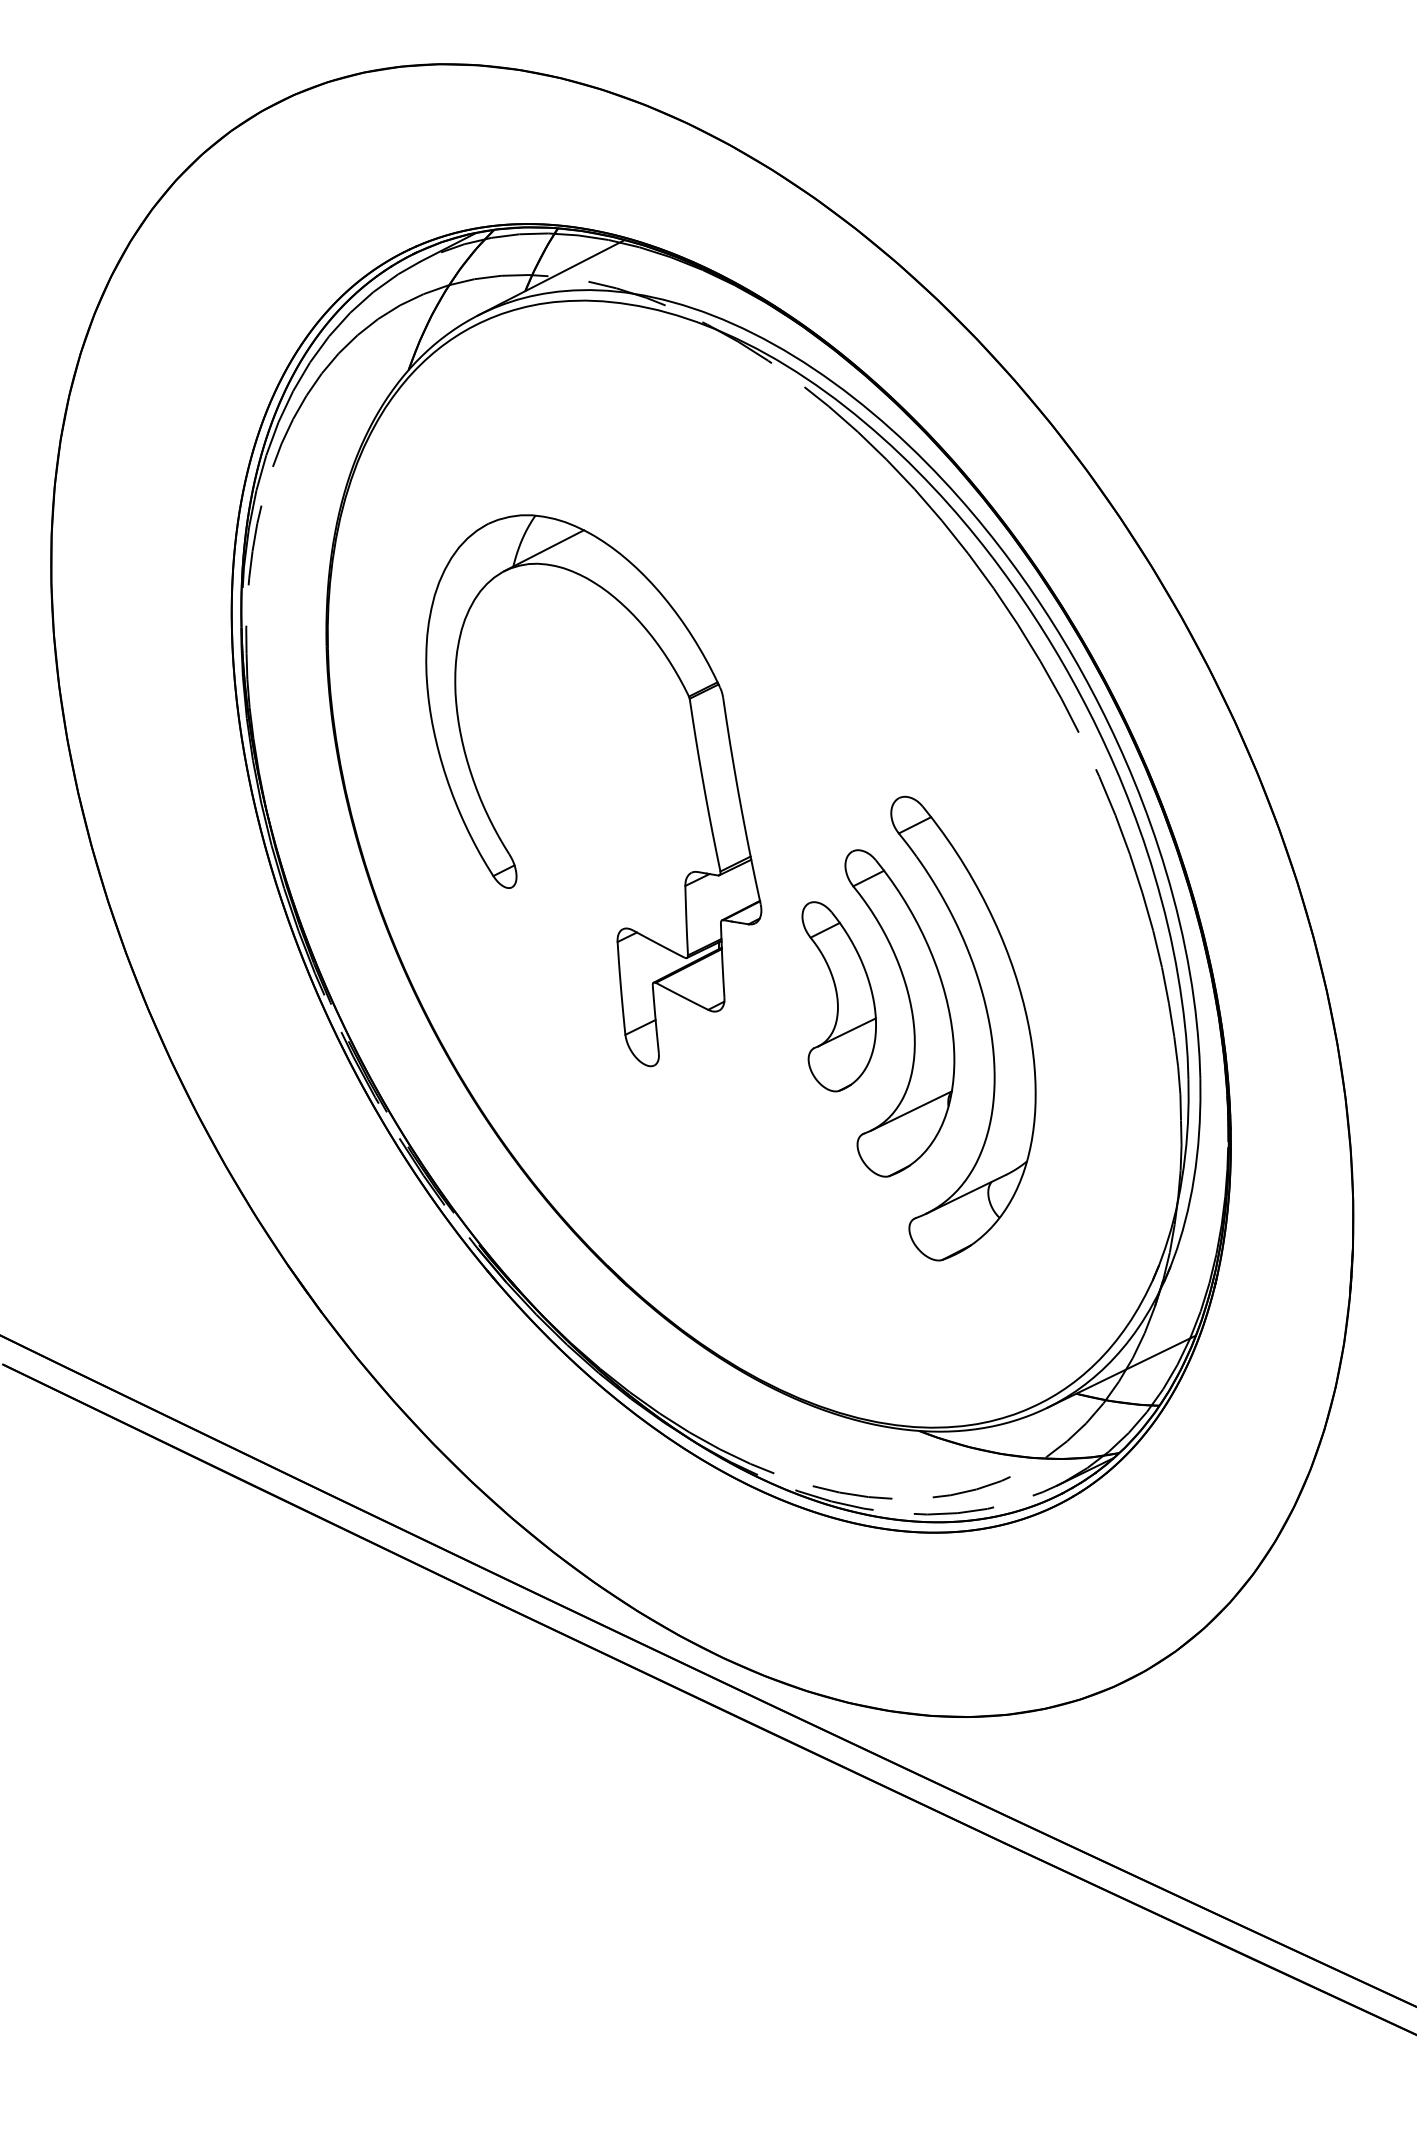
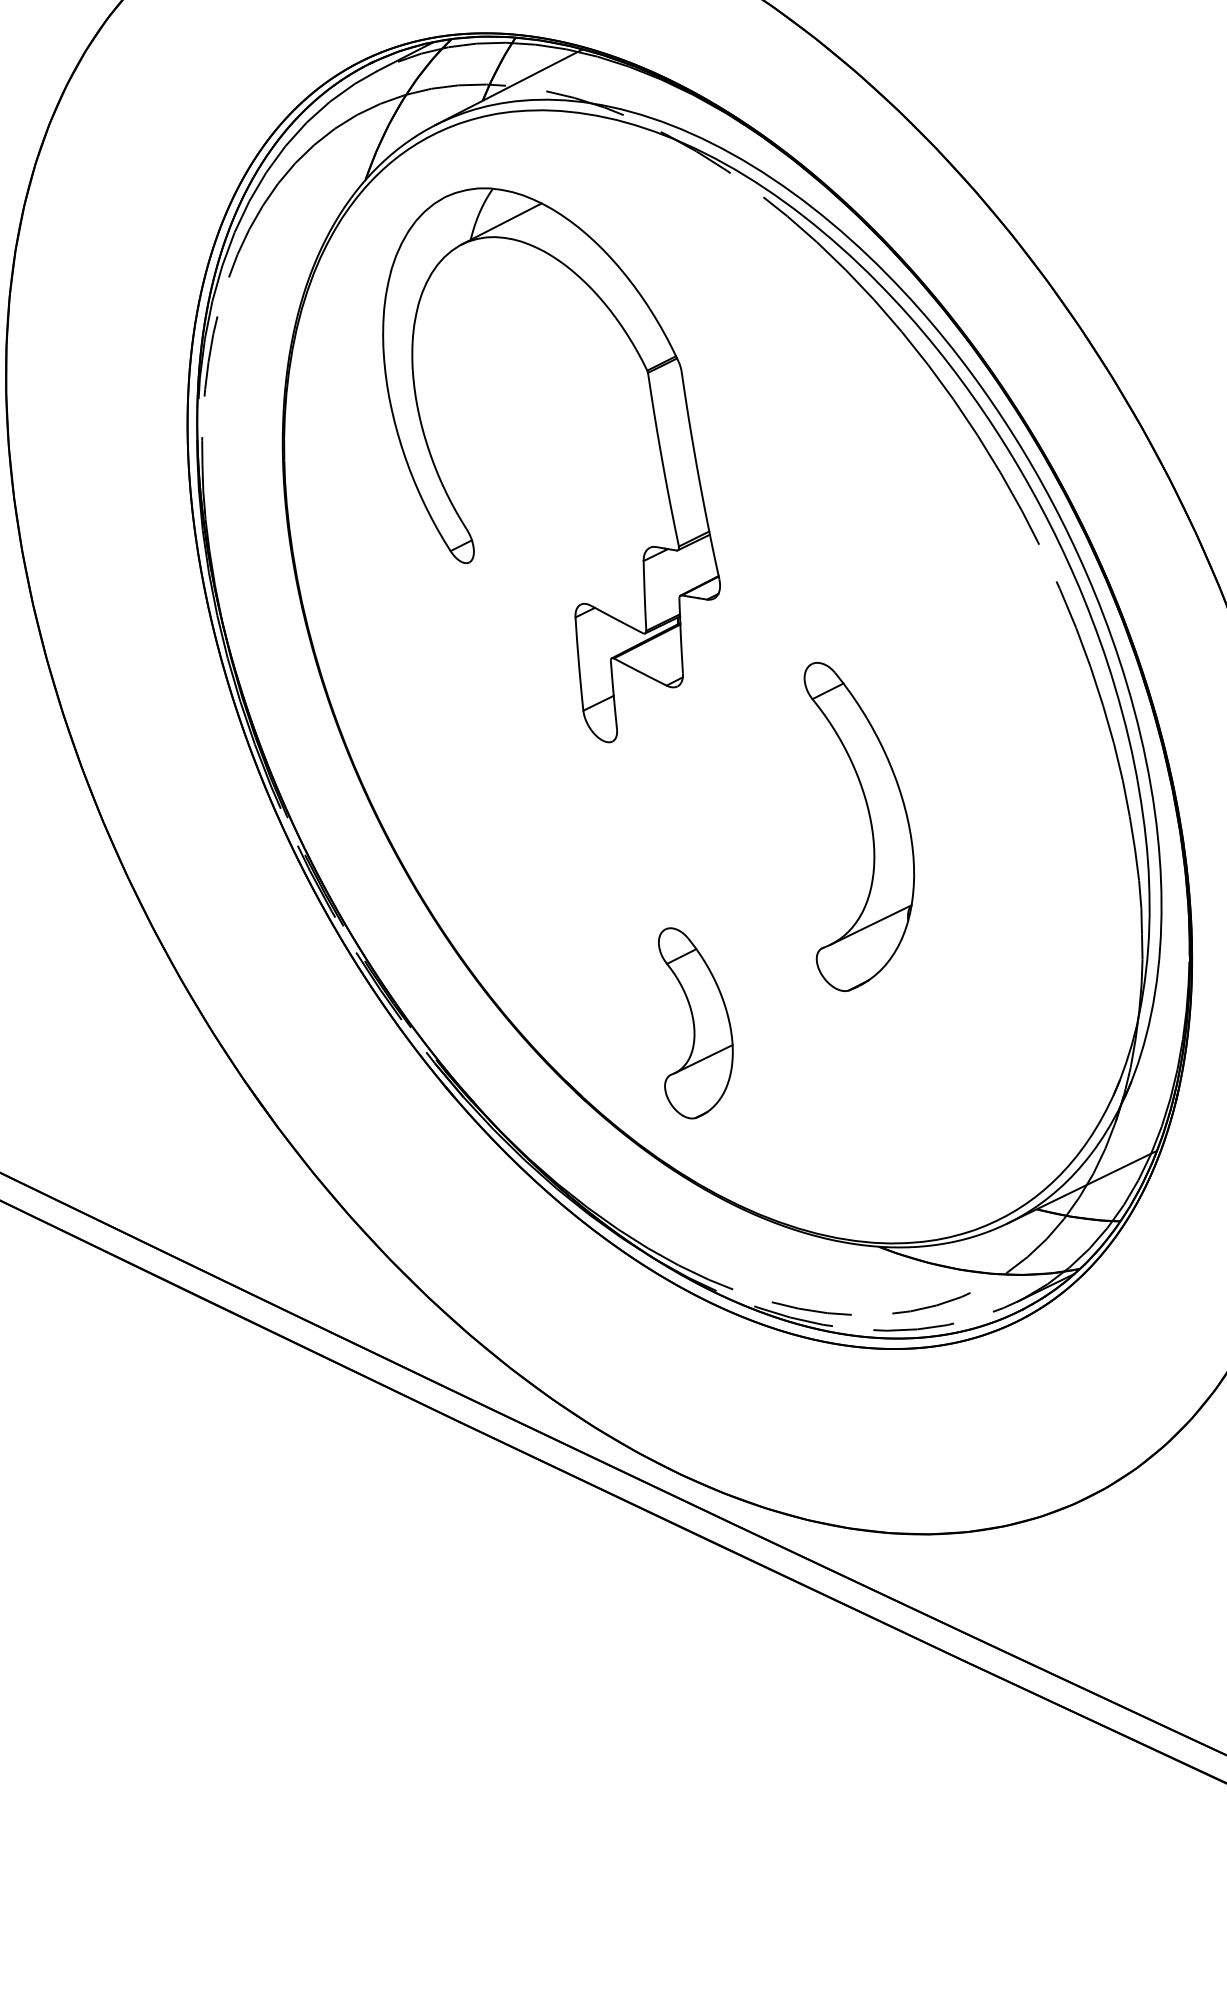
part: (502, 840) -> (459, 515), moved
part: (838, 996) -> (695, 1023), moved
part: (988, 1025) -> (948, 839), removed

